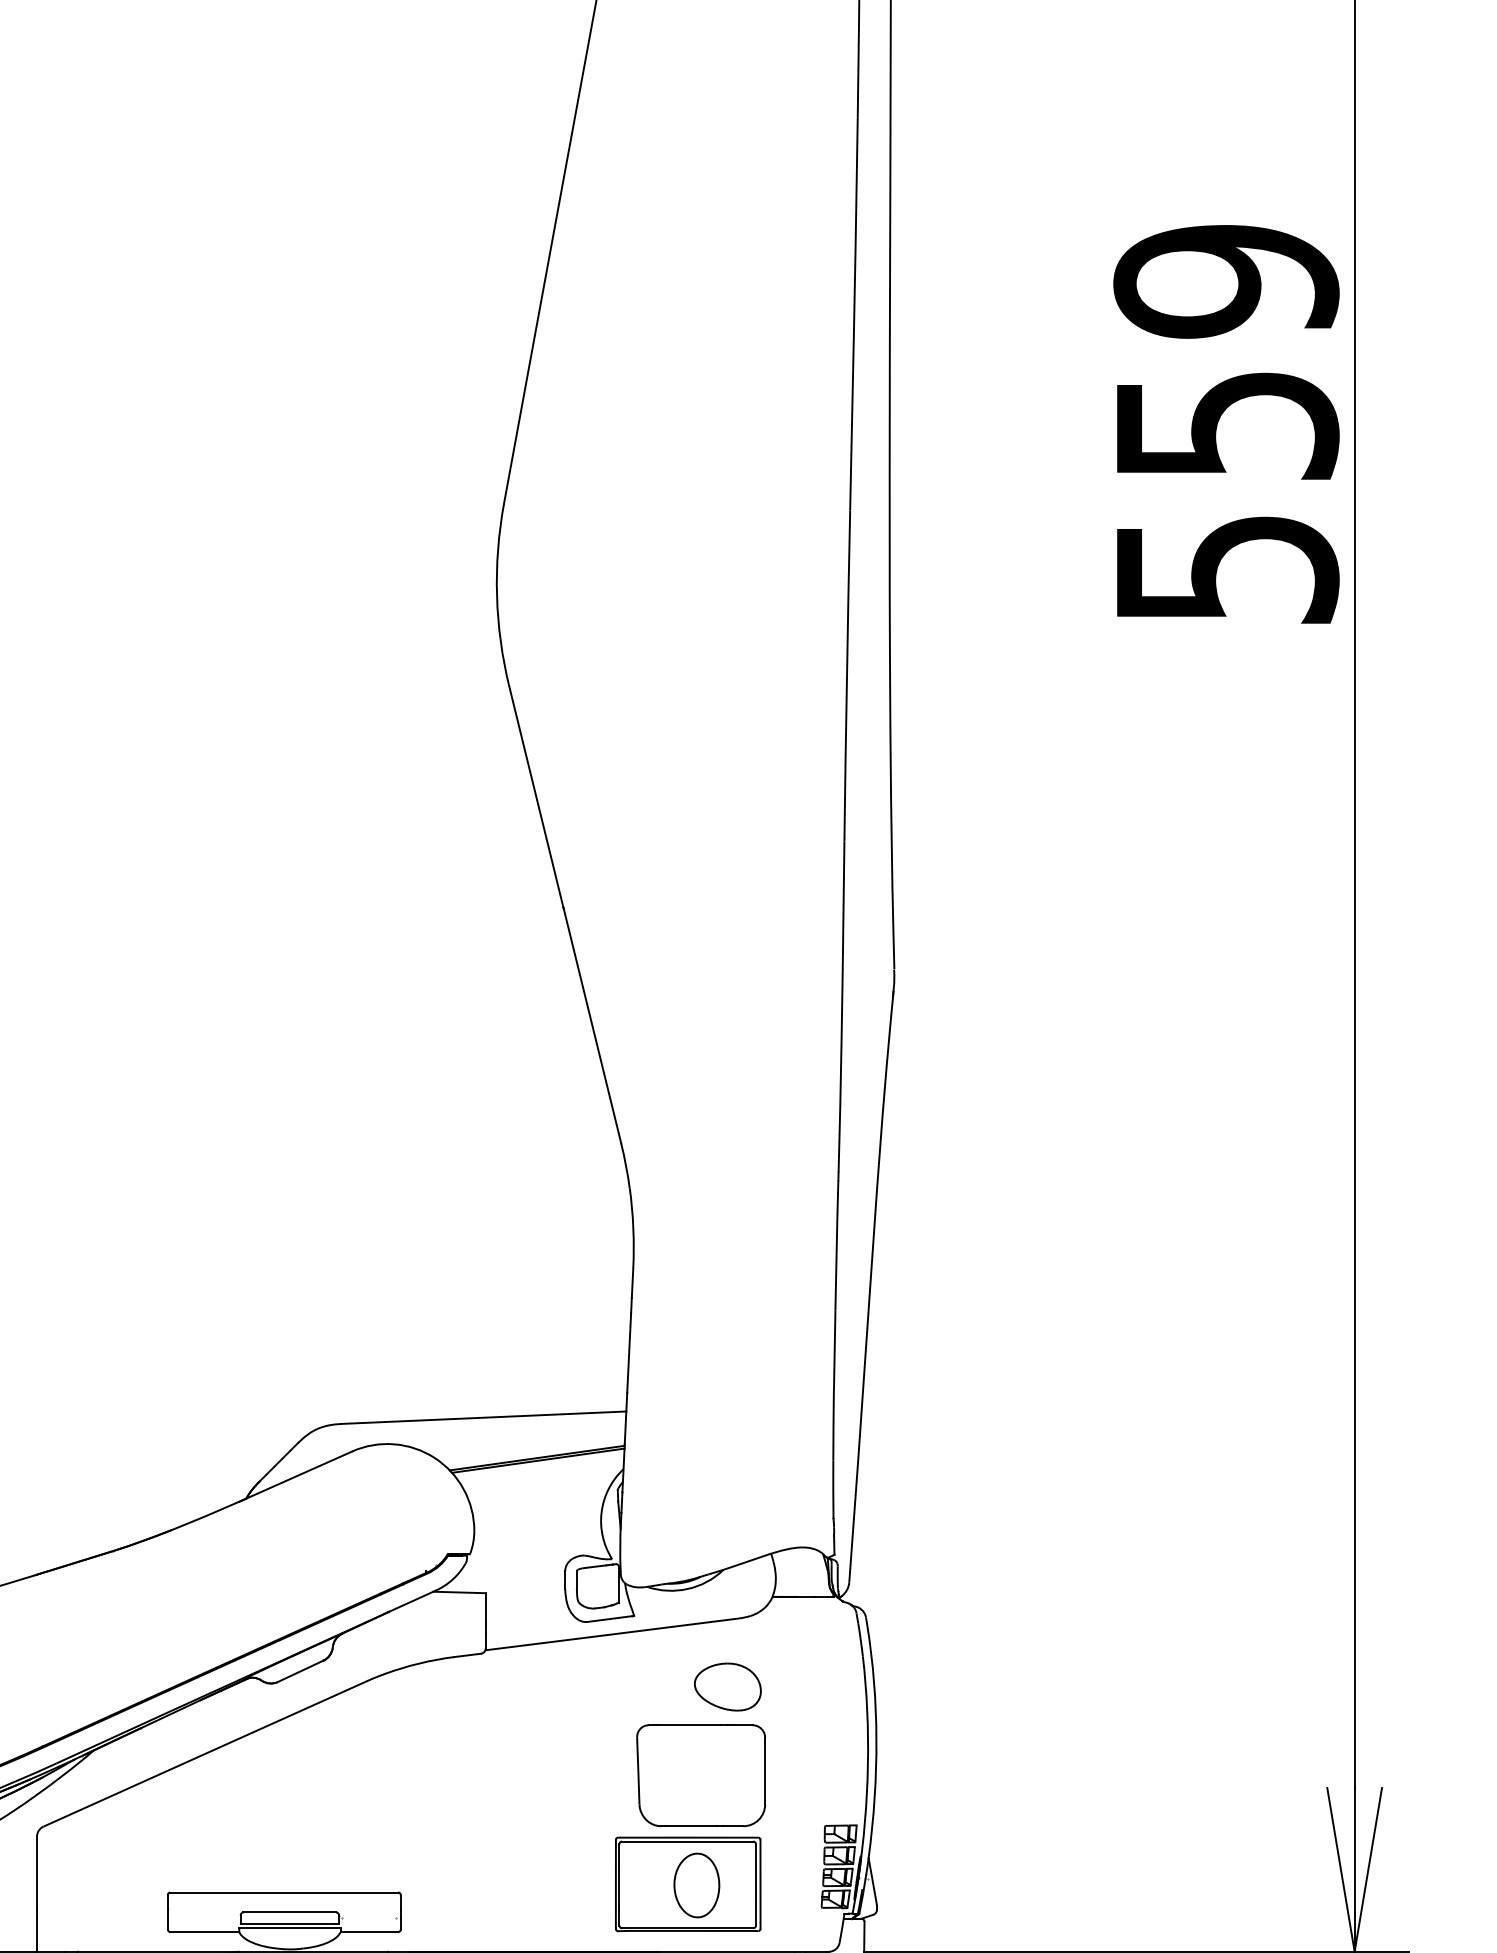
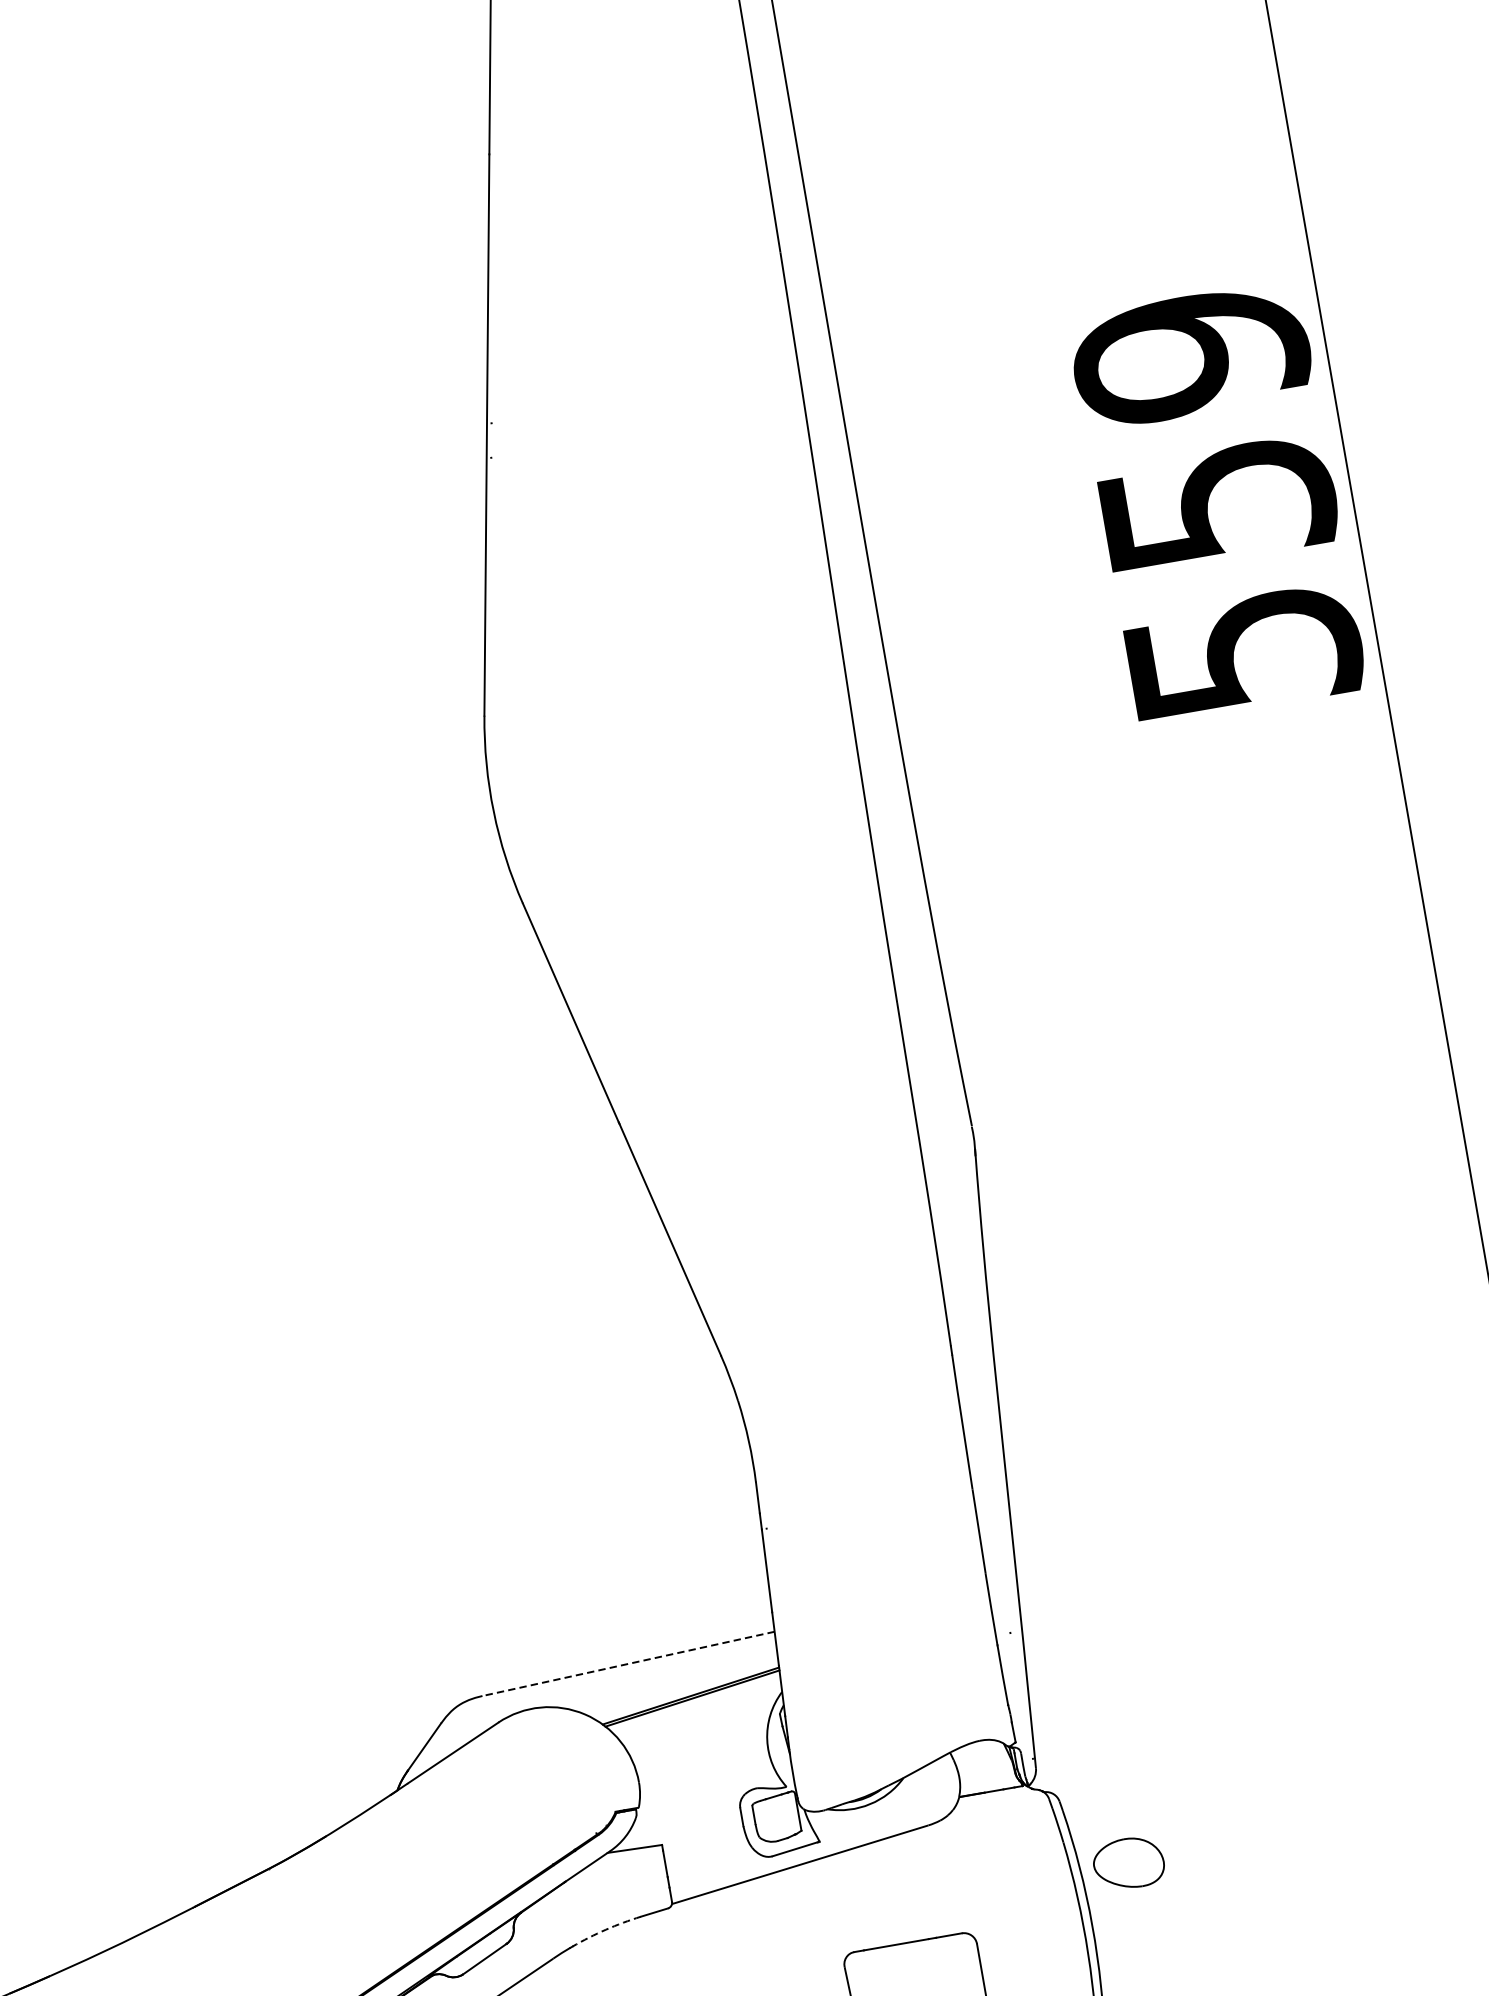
line: (483, 1417) -> (628, 1663), solid -> dashed
arc: (419, 1663) -> (606, 1929), solid -> dashed
part: (727, 1686) -> (1128, 1862), moved

